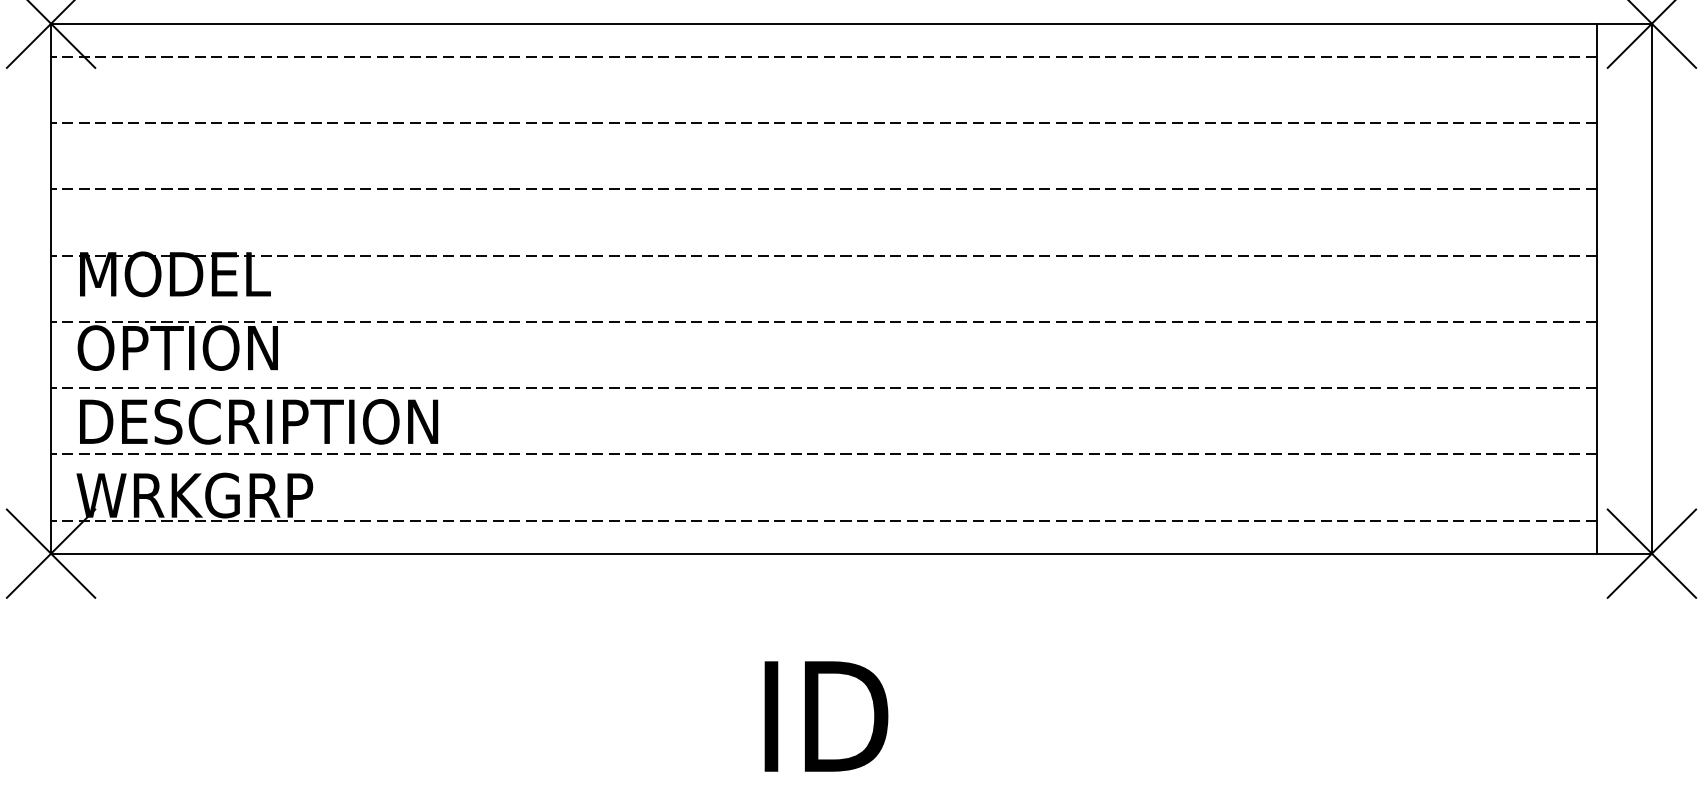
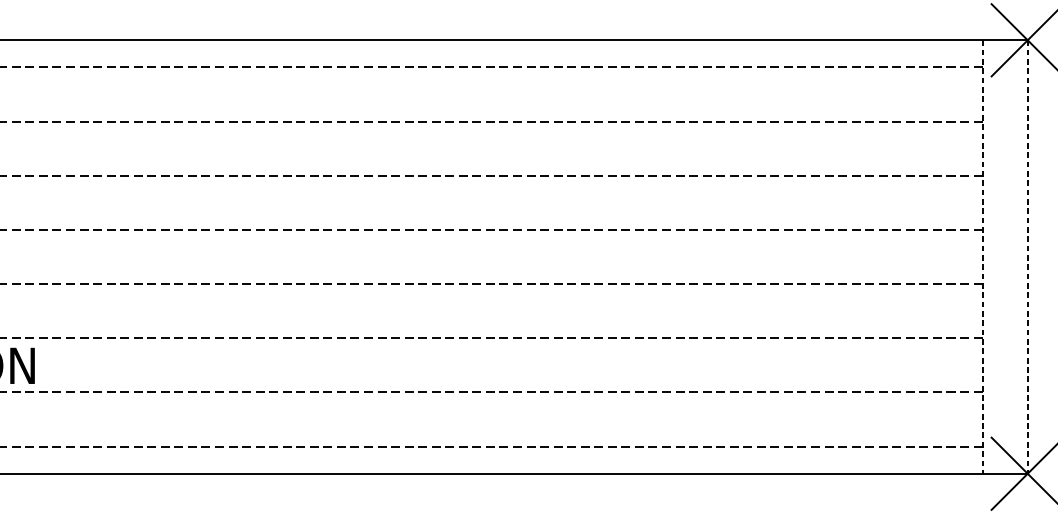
line: (1596, 288) -> (982, 256), solid -> dashed
line: (1651, 288) -> (1027, 256), solid -> dashed

